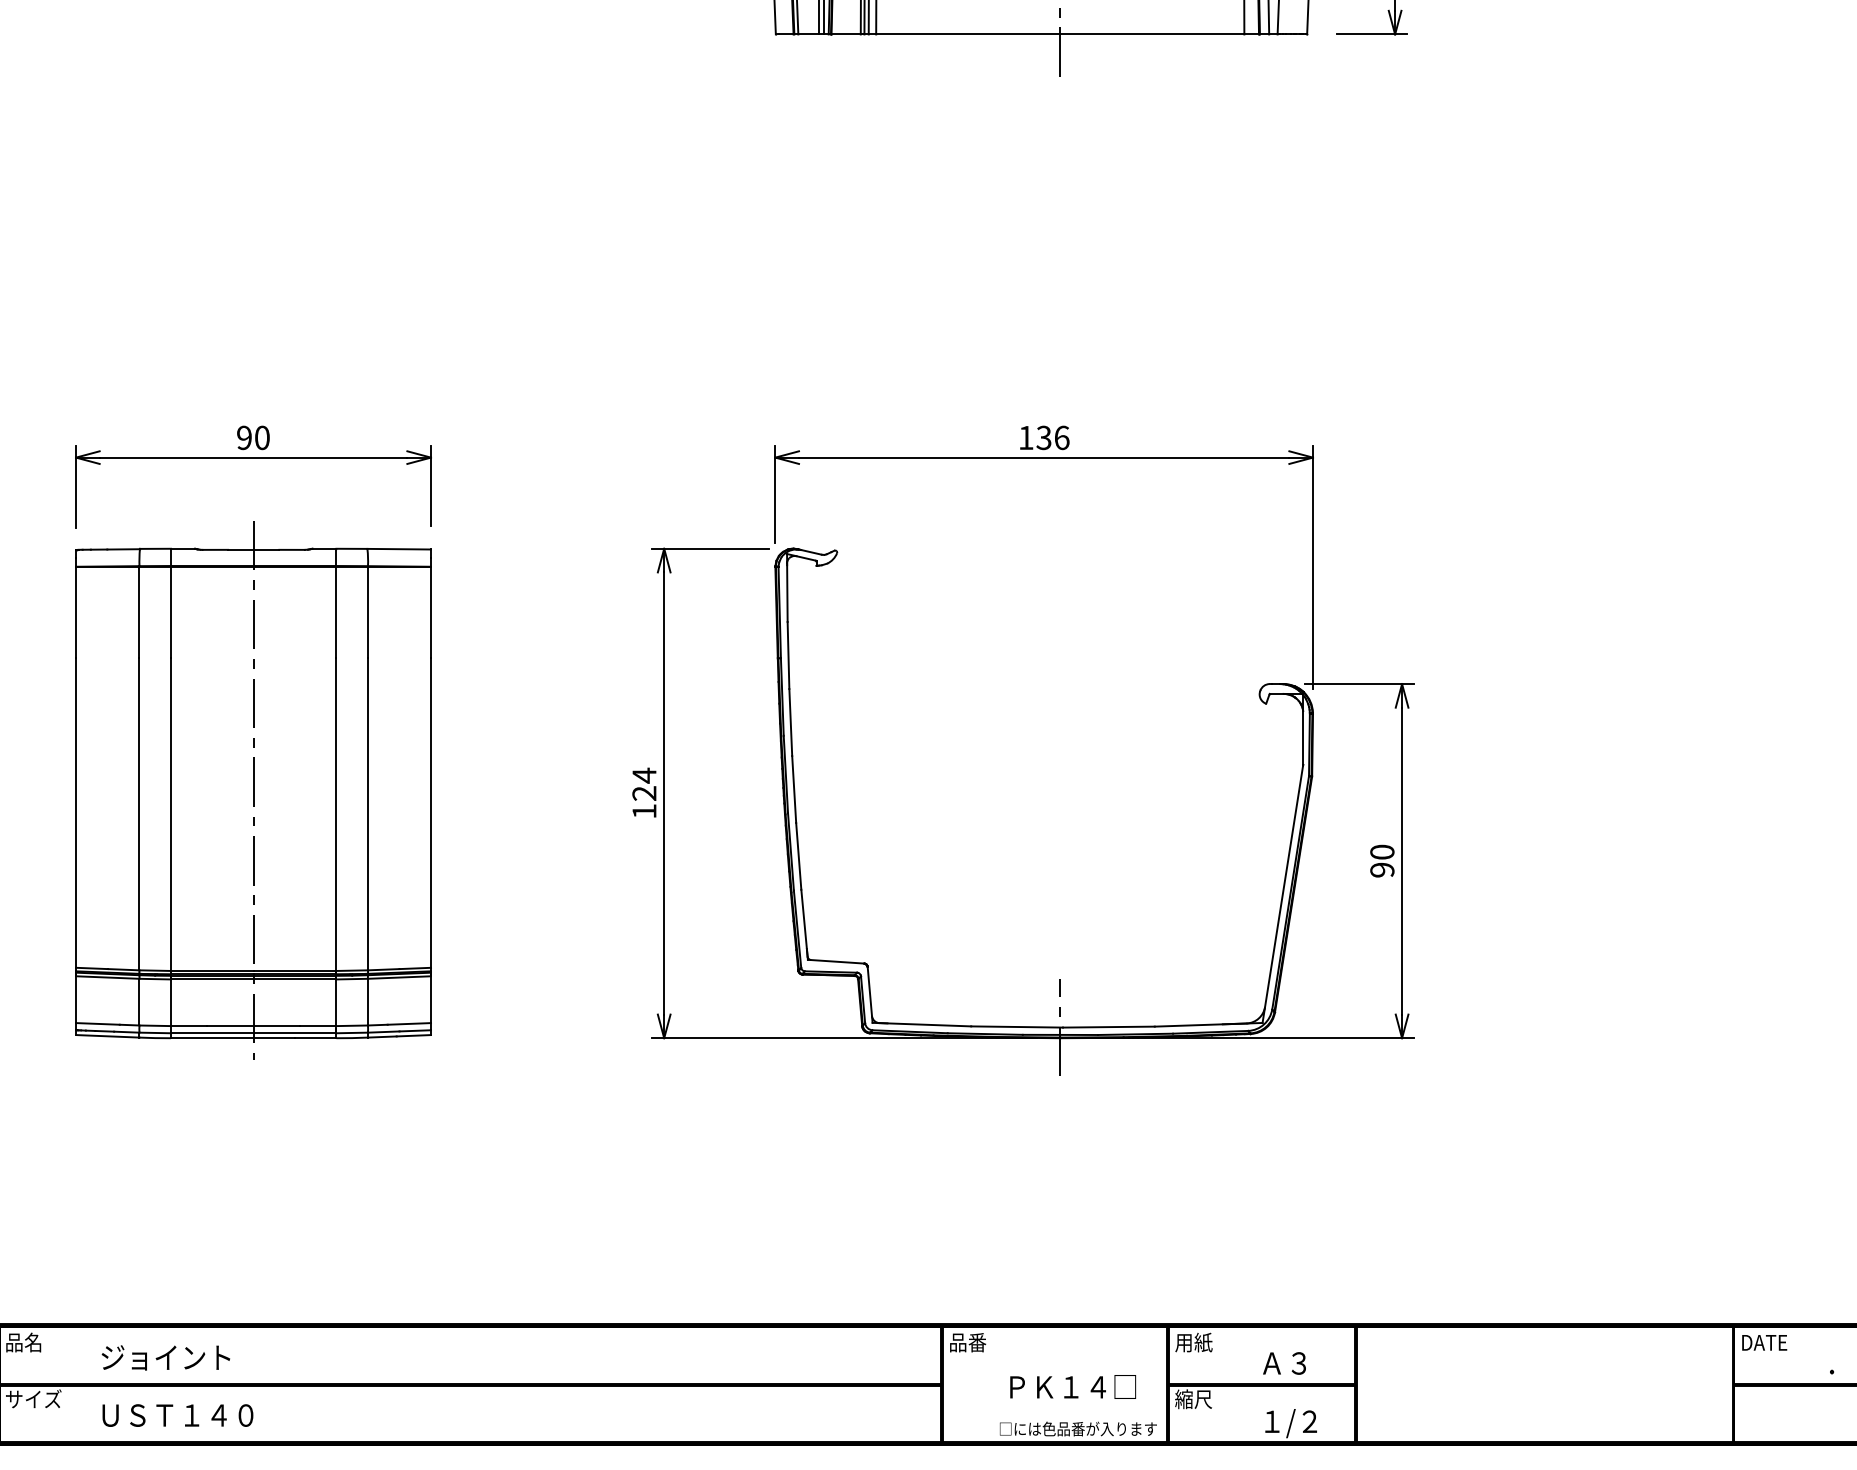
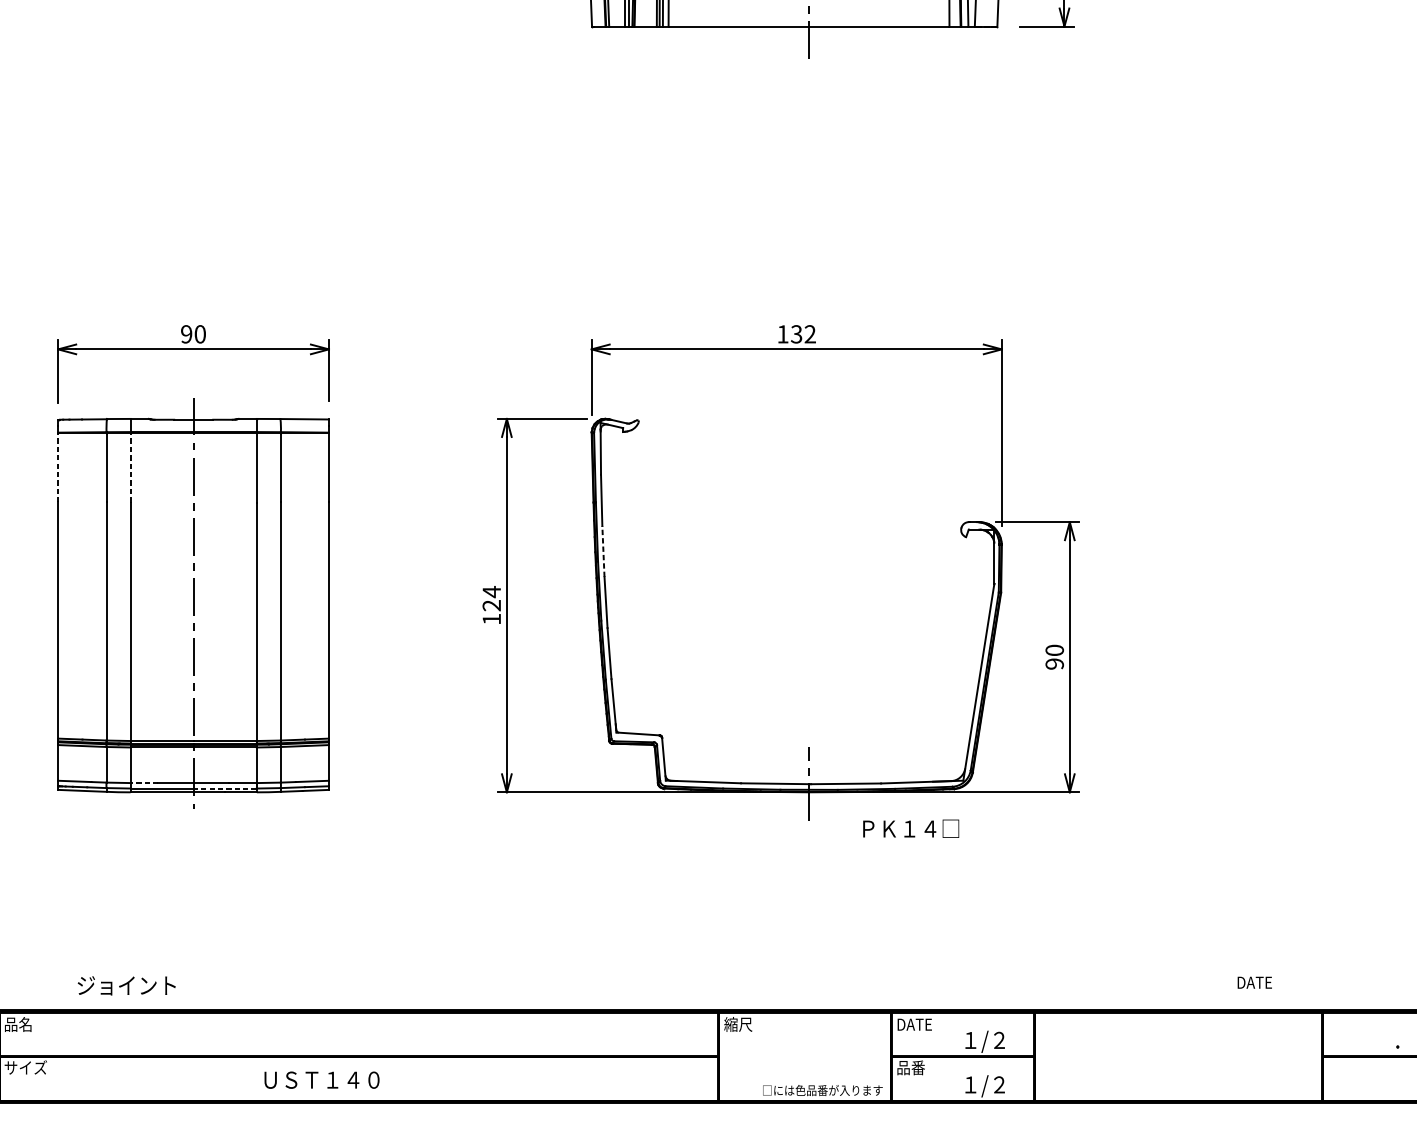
text: (1061, 437) -> (809, 334), 136 -> 132
line: (76, 612) -> (58, 467), solid -> dashed
line: (171, 612) -> (130, 467), solid -> dashed
line: (790, 722) -> (603, 551), solid -> dashed
line: (188, 1026) -> (143, 783), solid -> dashed
line: (294, 1033) -> (224, 788), solid -> dashed
text: (967, 1342) -> (738, 1024), 品番 -> 縮尺
text: (1198, 1342) -> (914, 1024), 用紙 -> DATE
text: (1764, 1342) -> (1254, 982), moved
text: (165, 1357) -> (126, 985), moved
text: (1289, 1364) -> (983, 1041), Ａ３ -> １/２
text: (1073, 1386) -> (911, 828), moved
text: (1193, 1399) -> (910, 1067), 縮尺 -> 品番
text: (177, 1415) -> (321, 1080), moved

